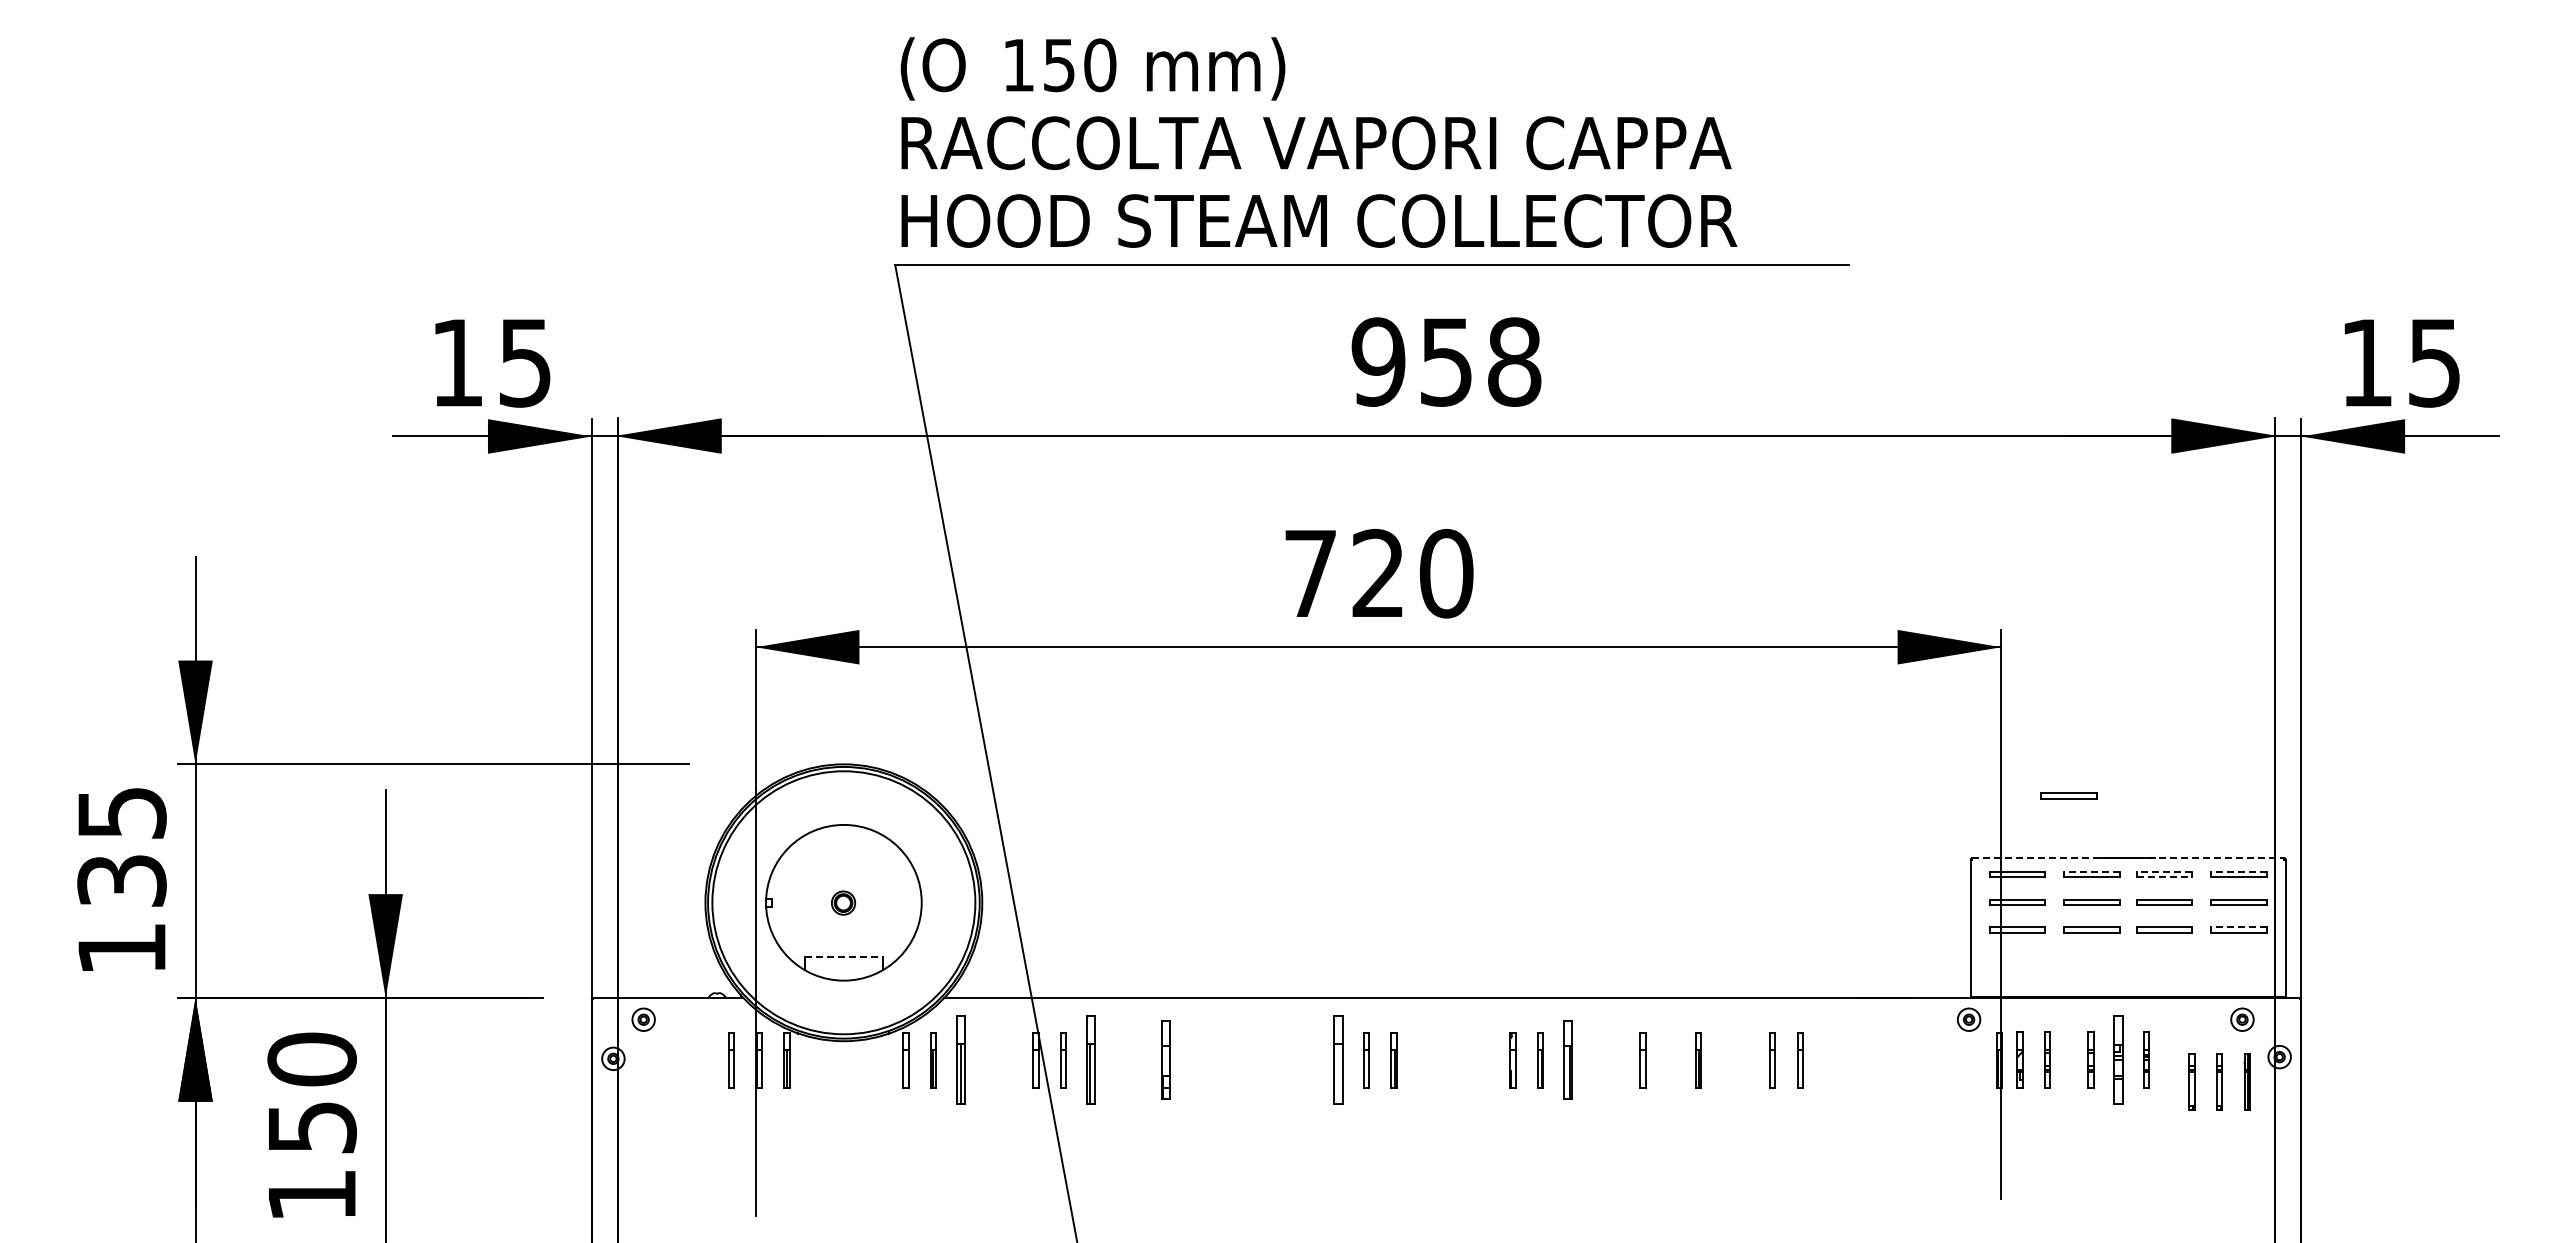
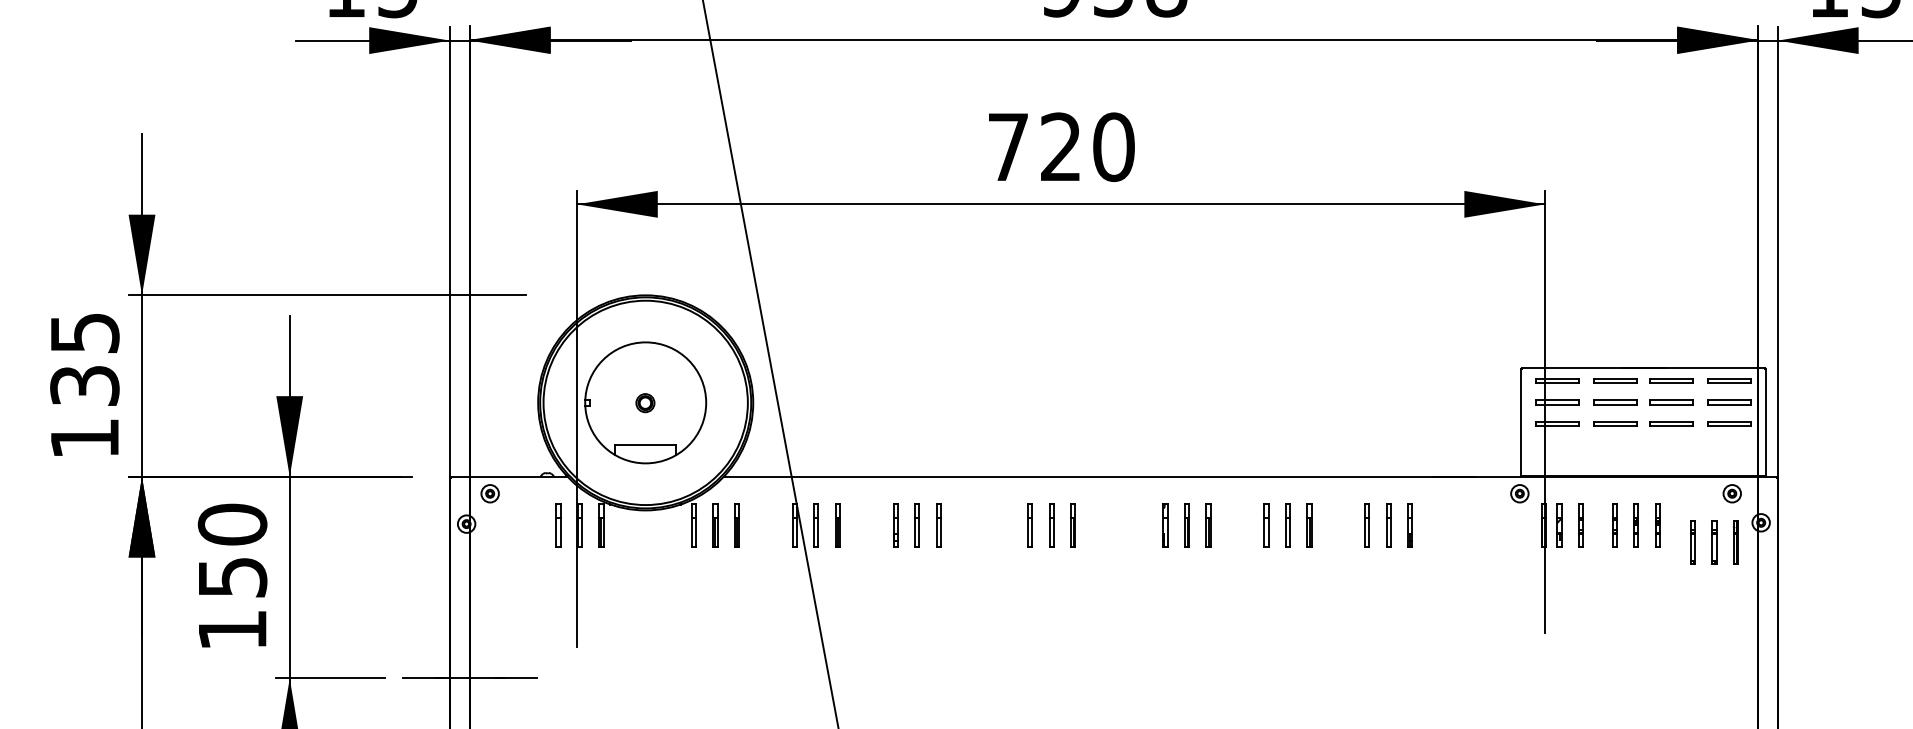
part: (2068, 795) -> (1597, 319), removed
line: (2128, 858) -> (1643, 368), dashed -> solid
line: (2091, 871) -> (1614, 378), dashed -> solid
line: (2164, 871) -> (1671, 378), dashed -> solid
line: (2239, 871) -> (1729, 378), dashed -> solid
line: (2164, 877) -> (1671, 383), dashed -> solid
line: (2239, 927) -> (1729, 422), dashed -> solid
line: (843, 957) -> (645, 445), dashed -> solid
part: (2118, 1059) -> (1635, 524), size x0.62
part: (961, 1060) -> (737, 525), size x0.62
part: (1091, 1060) -> (838, 525), size x0.62
part: (1165, 1060) -> (895, 525), size x0.71
part: (1193, 1060) -> (917, 525), added
part: (1220, 1060) -> (938, 525), added
part: (1338, 1060) -> (1029, 525), size x0.62
part: (1568, 1060) -> (1208, 525), size x0.71
part: (1670, 1060) -> (1287, 525), added
part: (1827, 1060) -> (1409, 525), added

